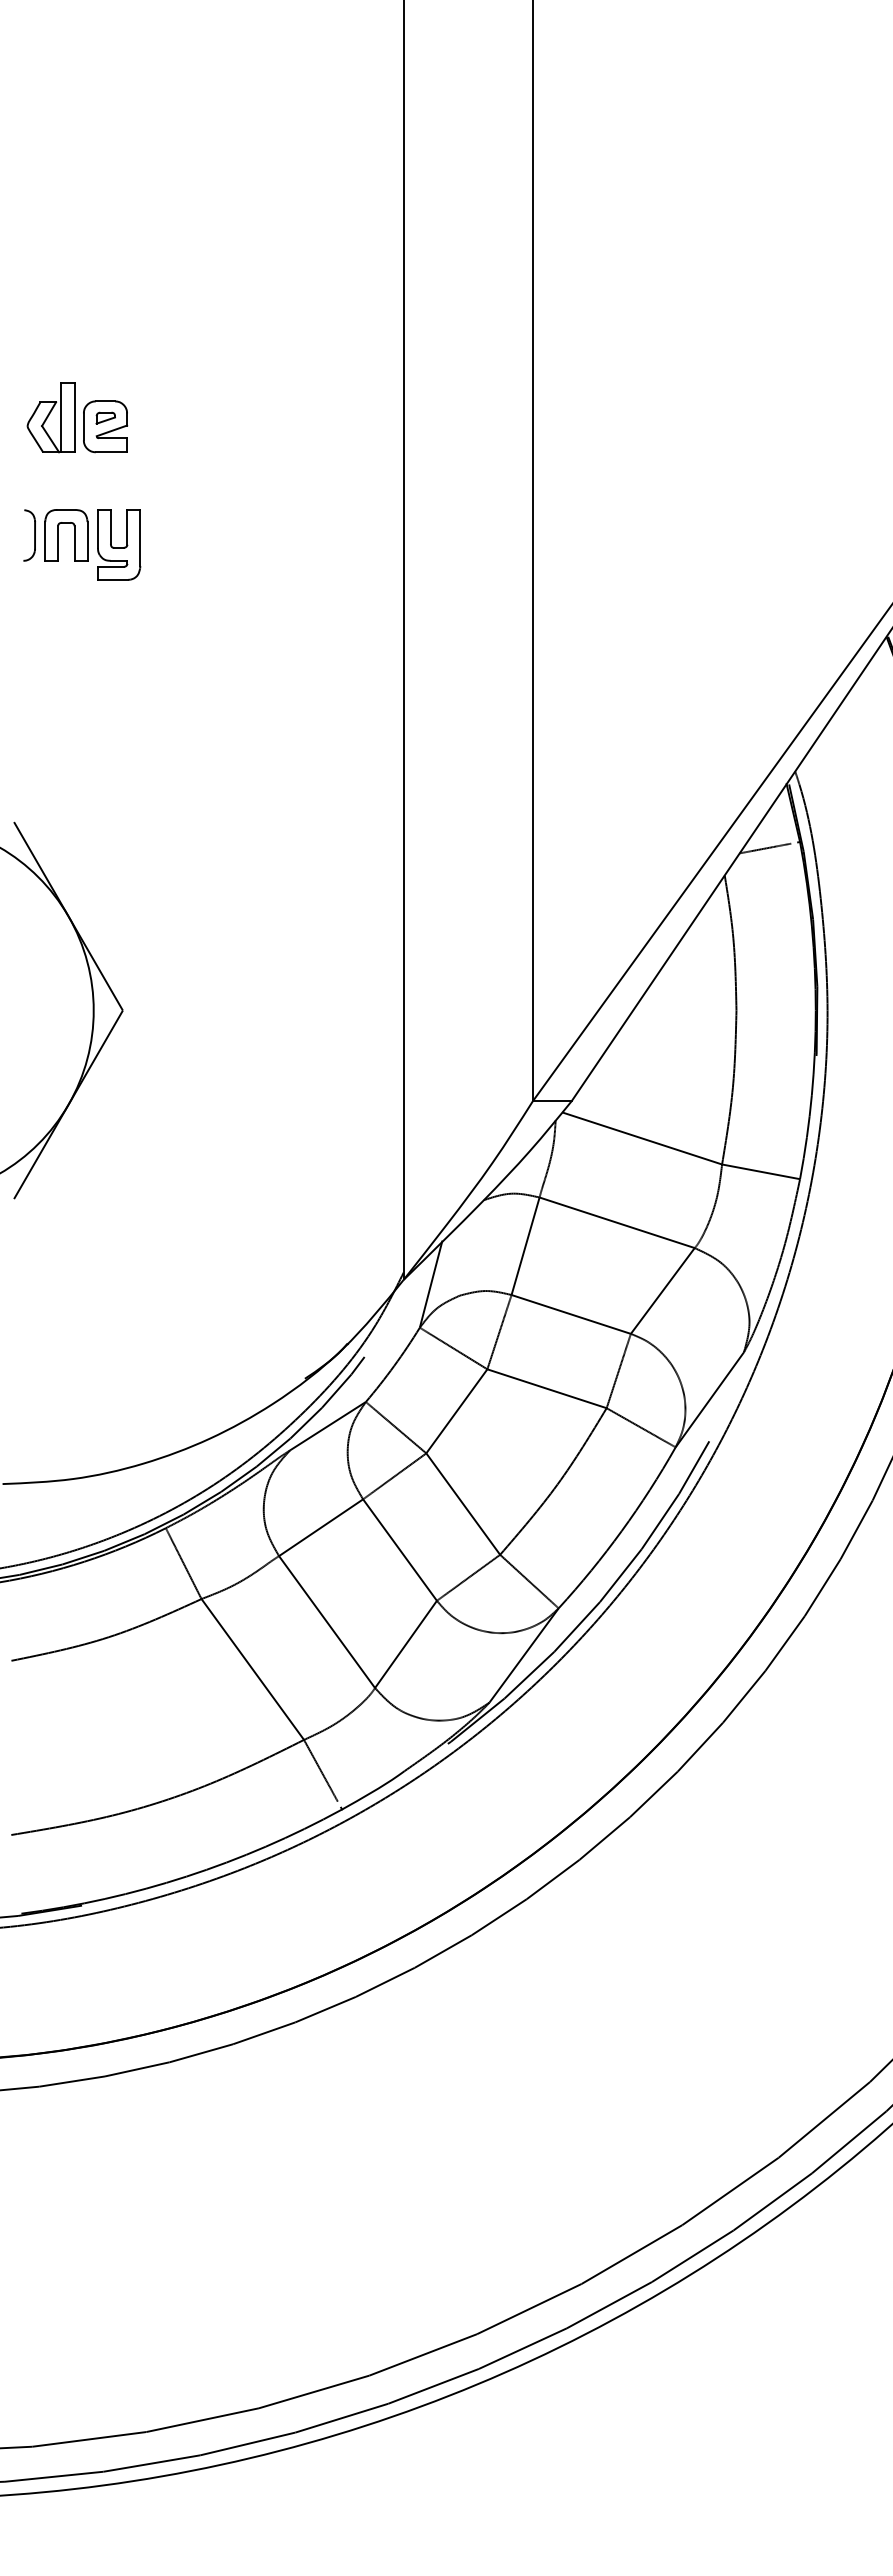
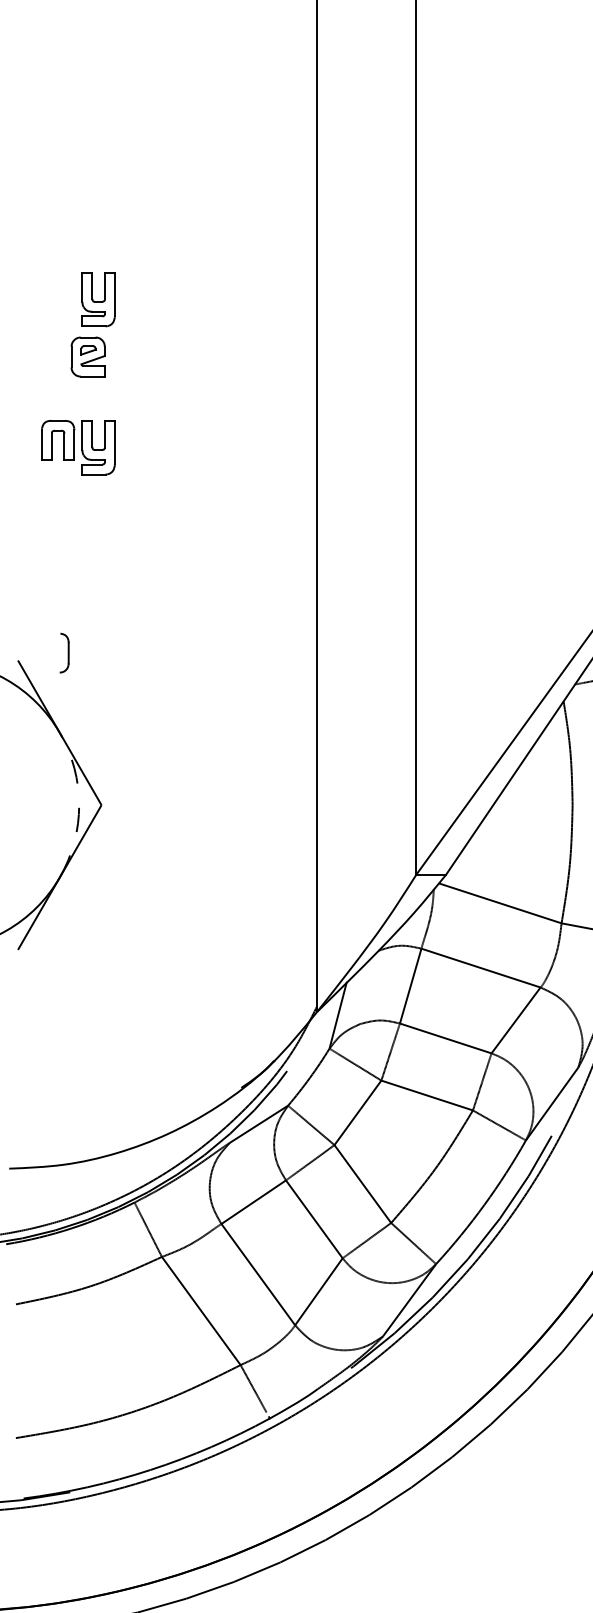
part: (119, 351) -> (98, 299), added
part: (50, 417) -> (45, 349), removed
part: (29, 535) -> (64, 653), moved
arc: (93, 1010) -> (79, 805), solid -> dashed

